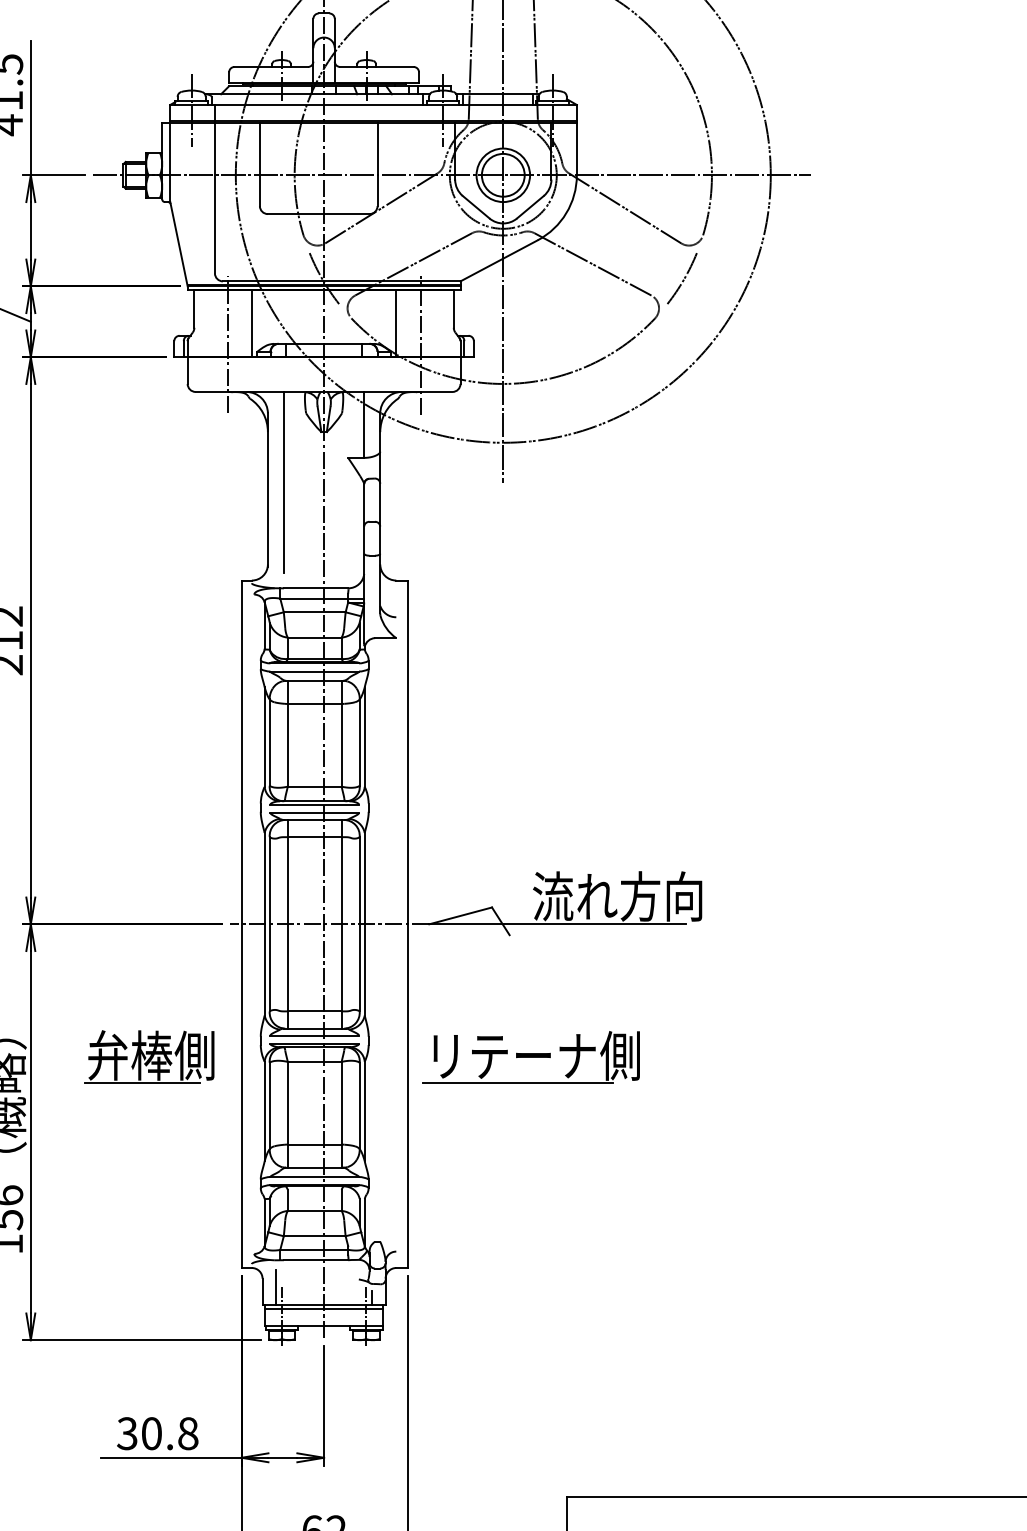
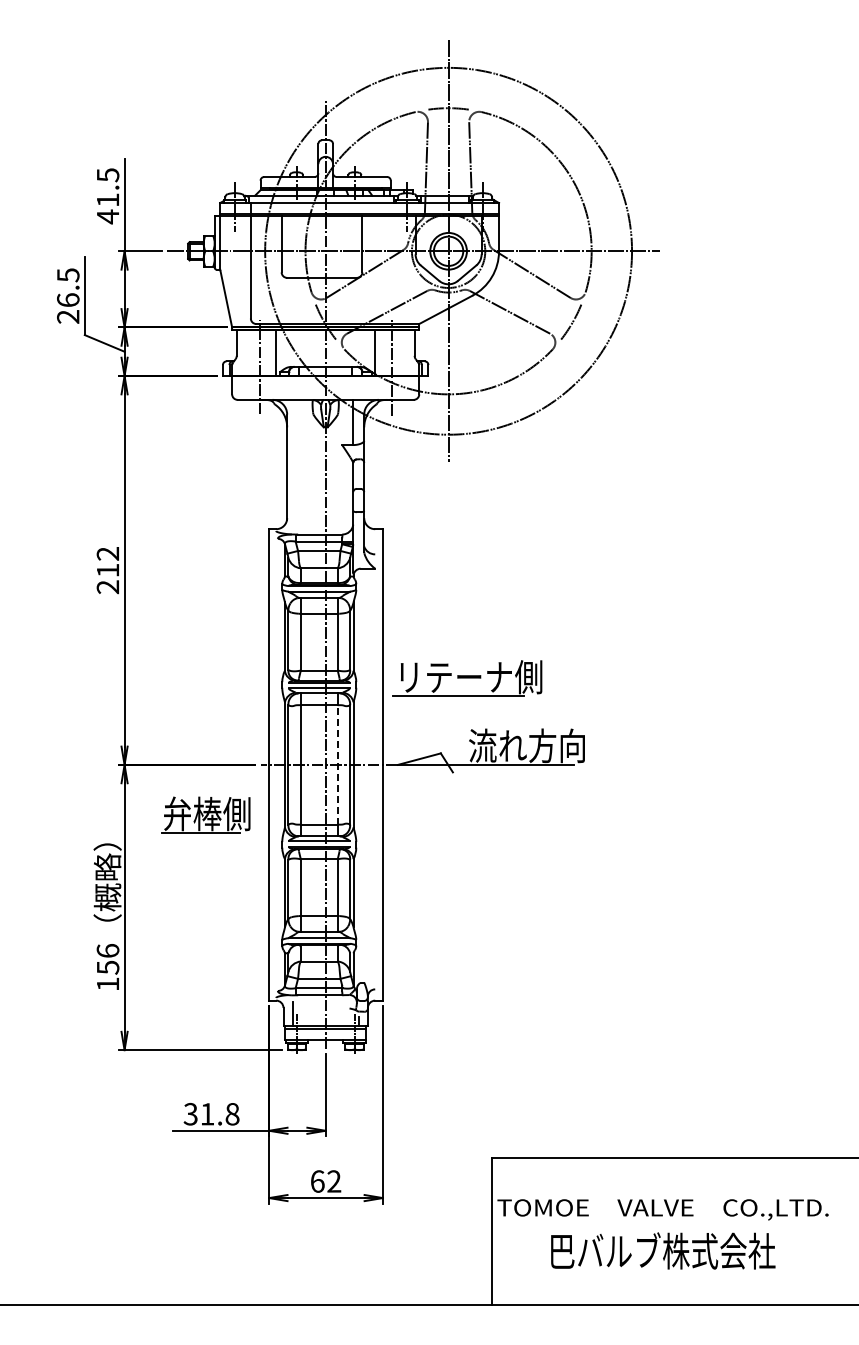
line: (284, 481) -> (298, 461), removed
line: (341, 923) -> (337, 764), solid -> dashed
part: (148, 1056) -> (205, 814), moved
part: (530, 1057) -> (467, 678), moved
text: (151, 1432) -> (207, 1113), 30.8 -> 31.8

